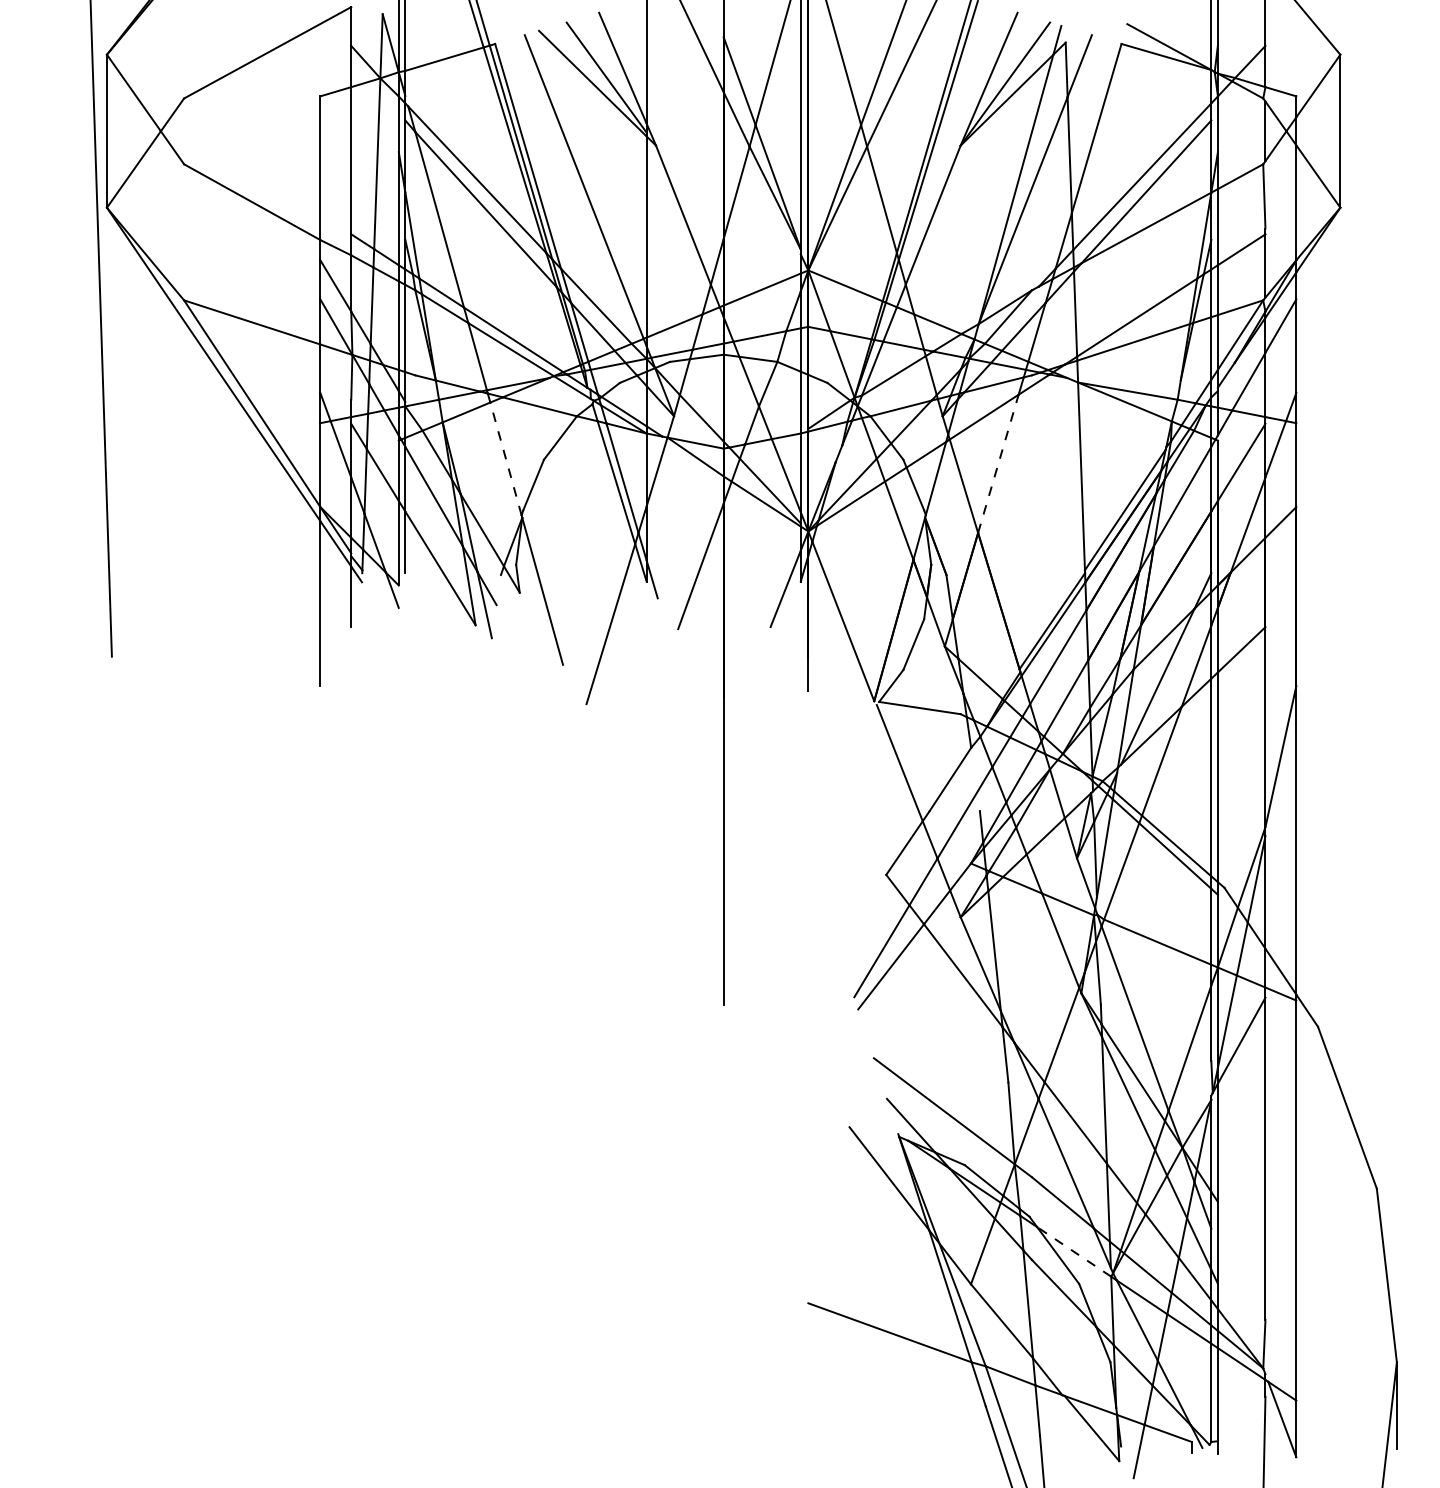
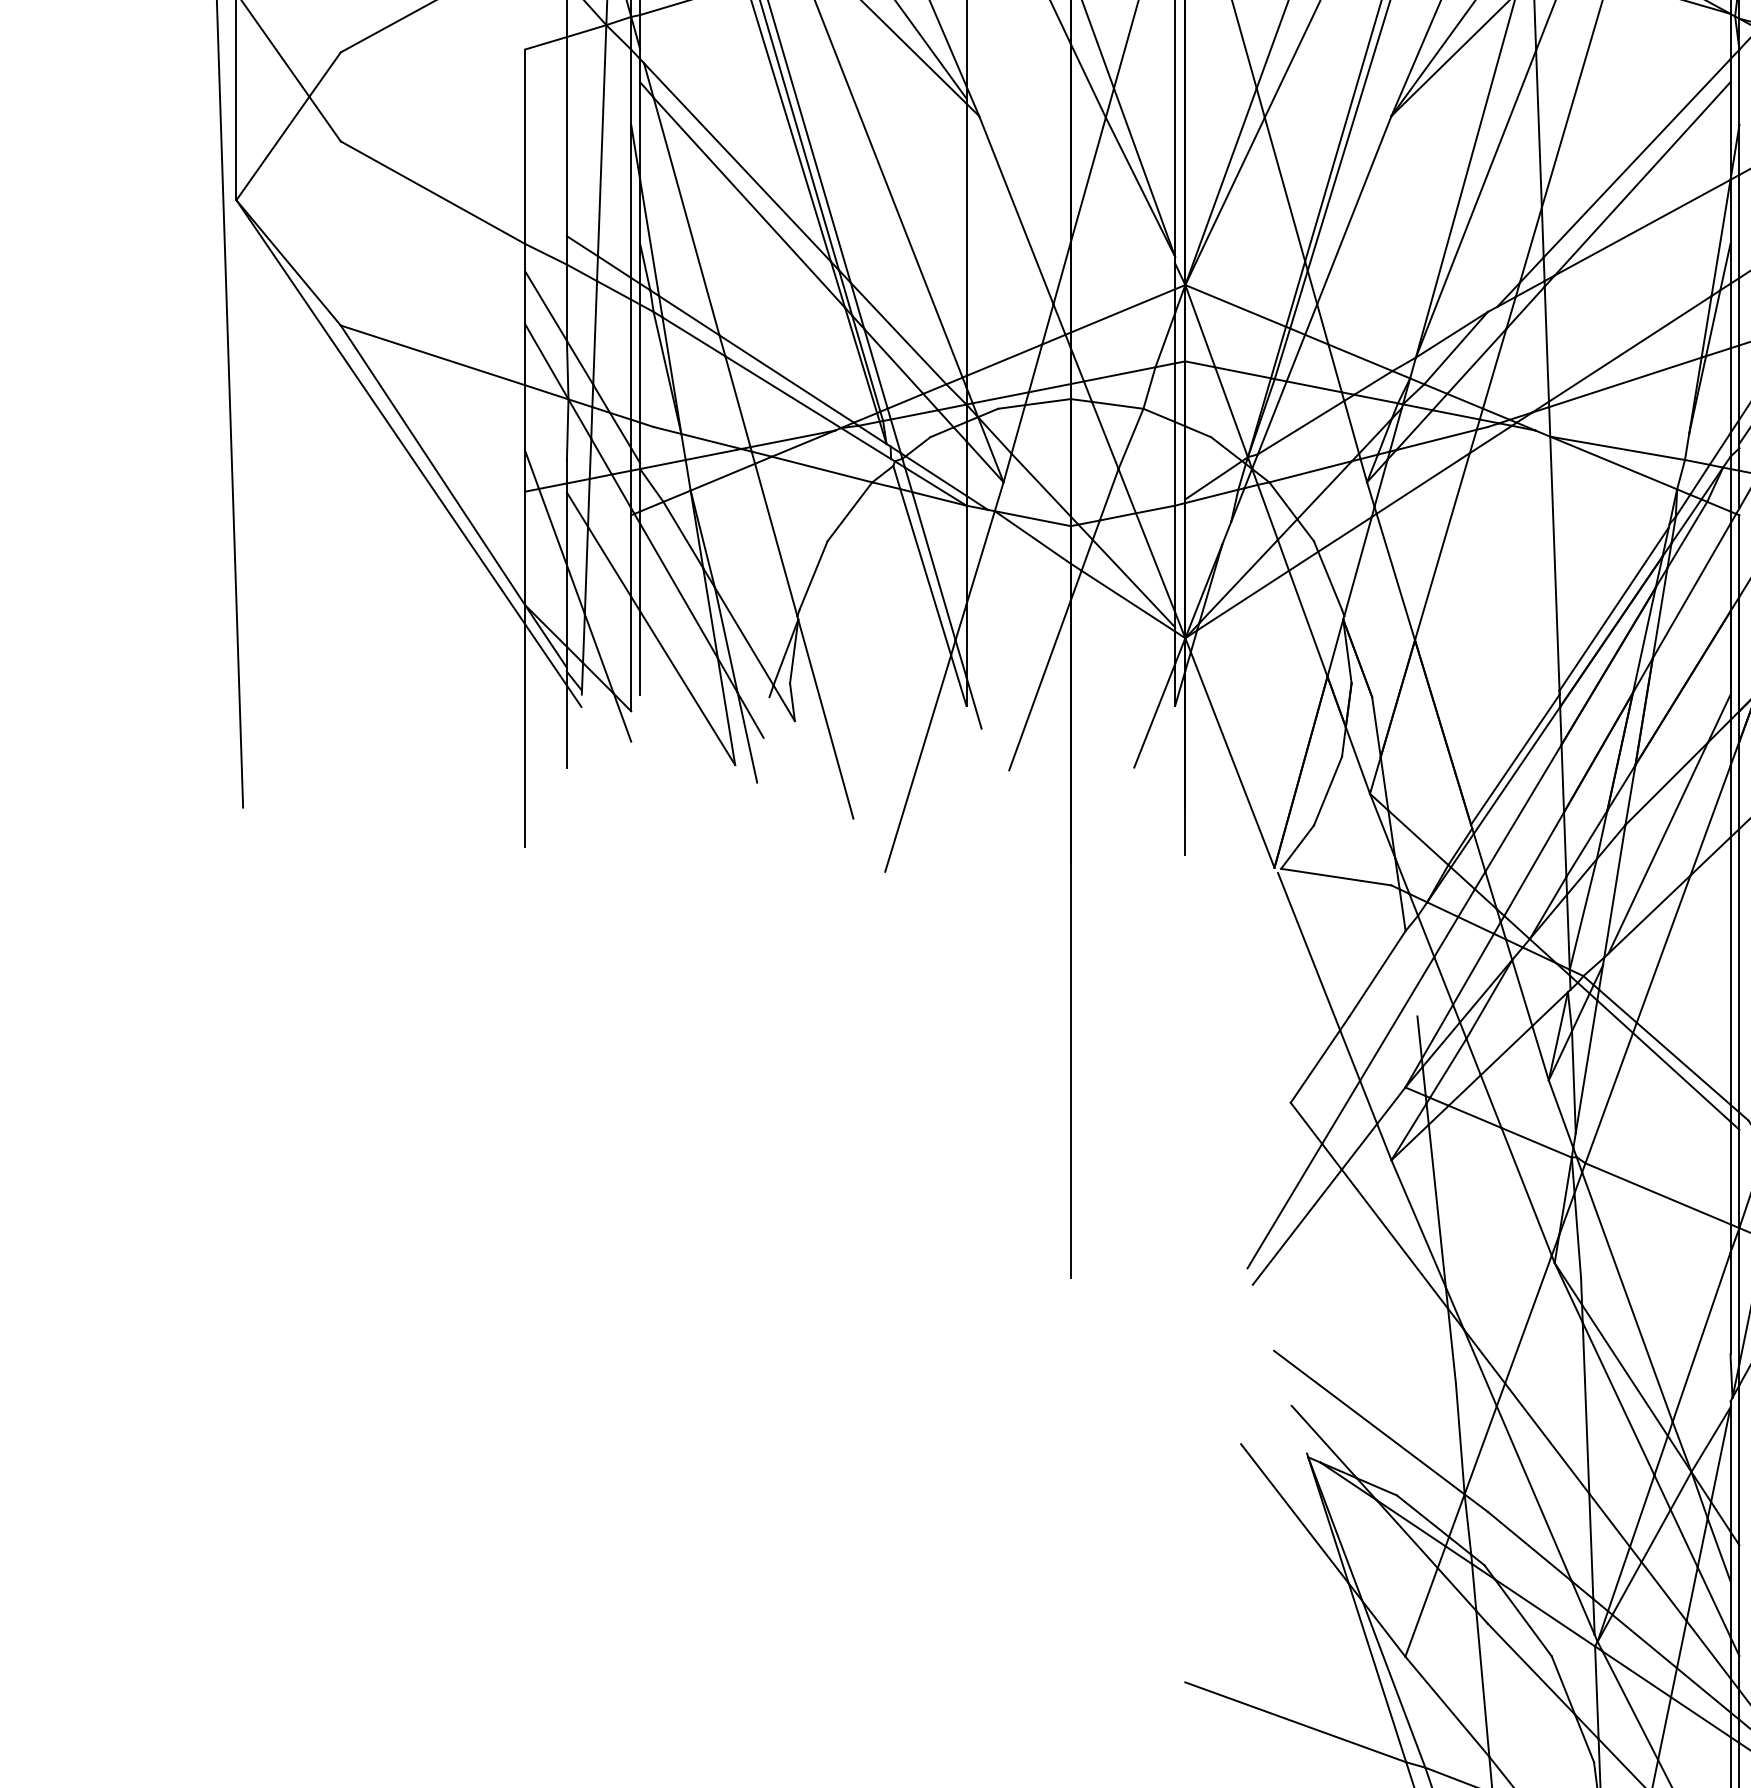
line: (505, 458) -> (775, 539), dashed -> solid
line: (998, 463) -> (1442, 546), dashed -> solid
line: (1074, 1251) -> (1545, 1612), dashed -> solid

